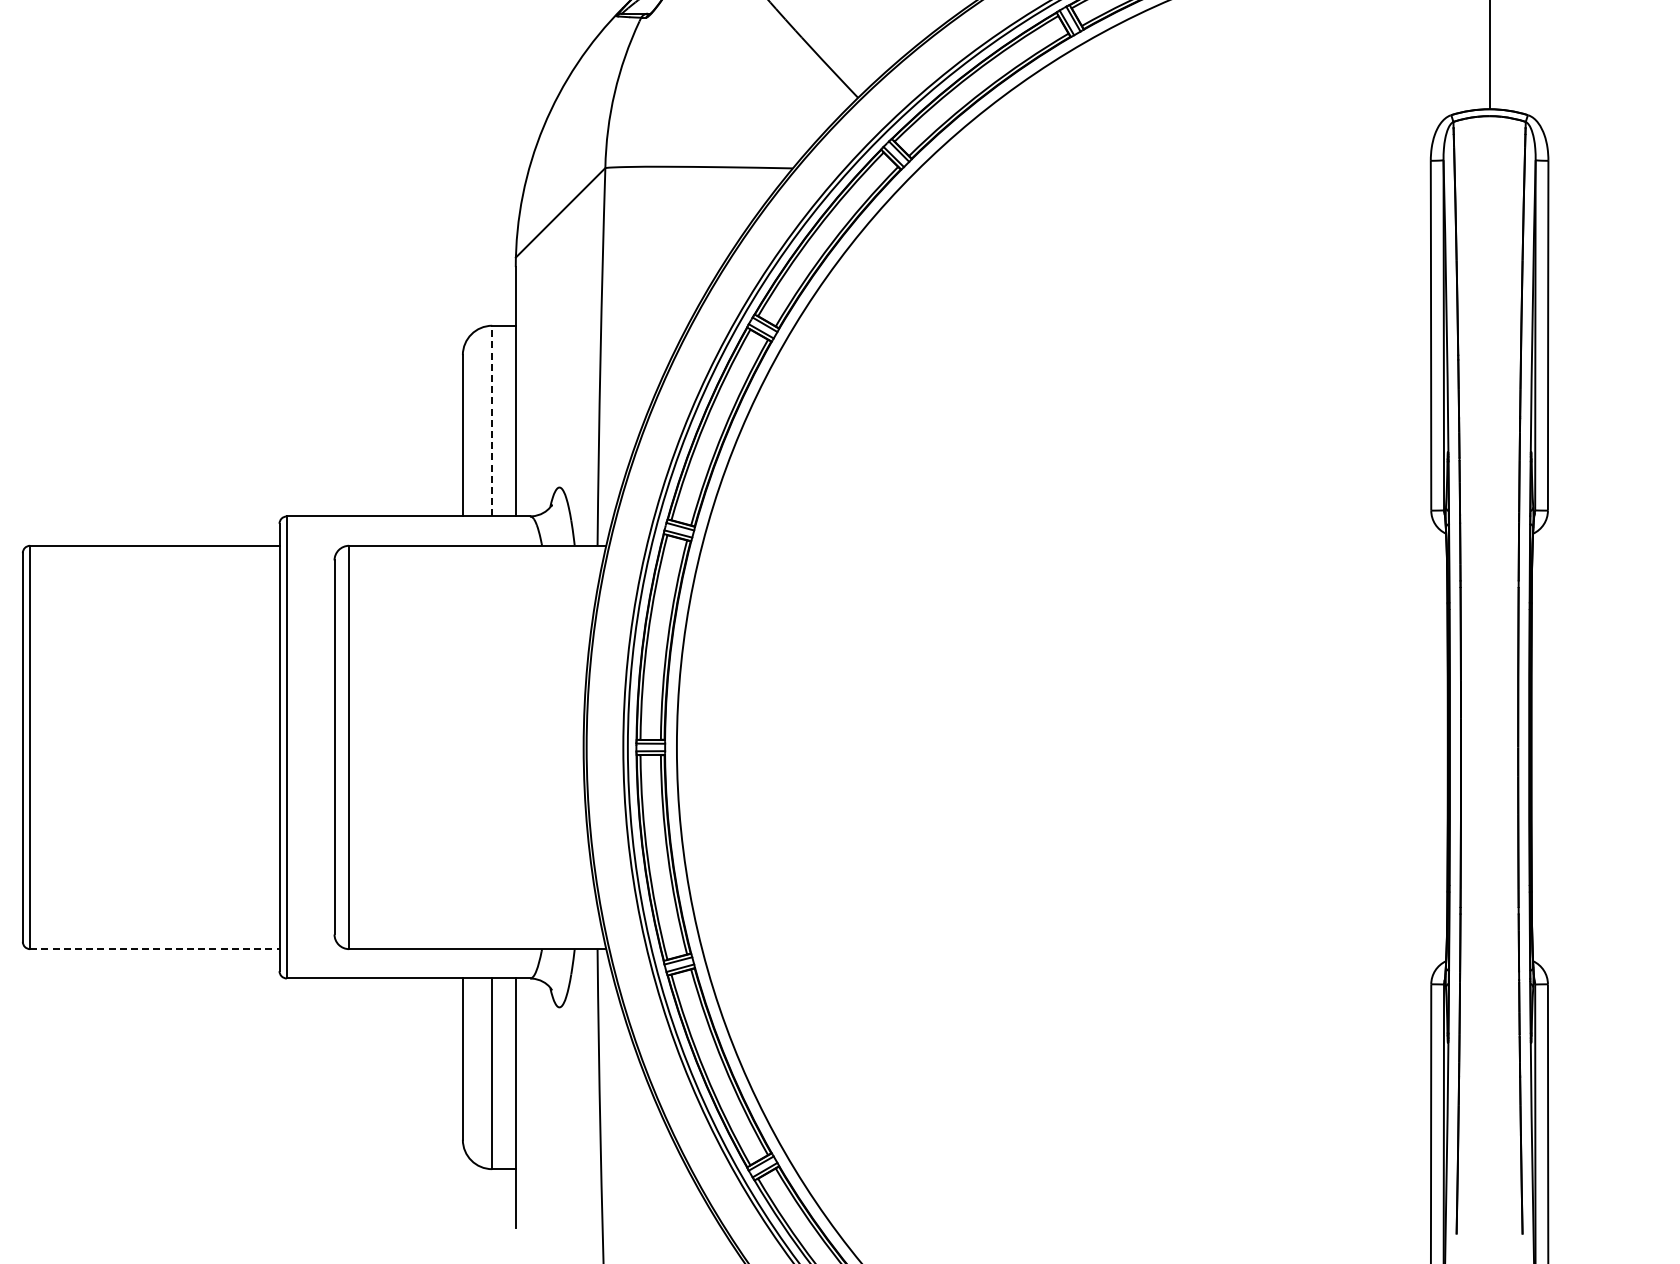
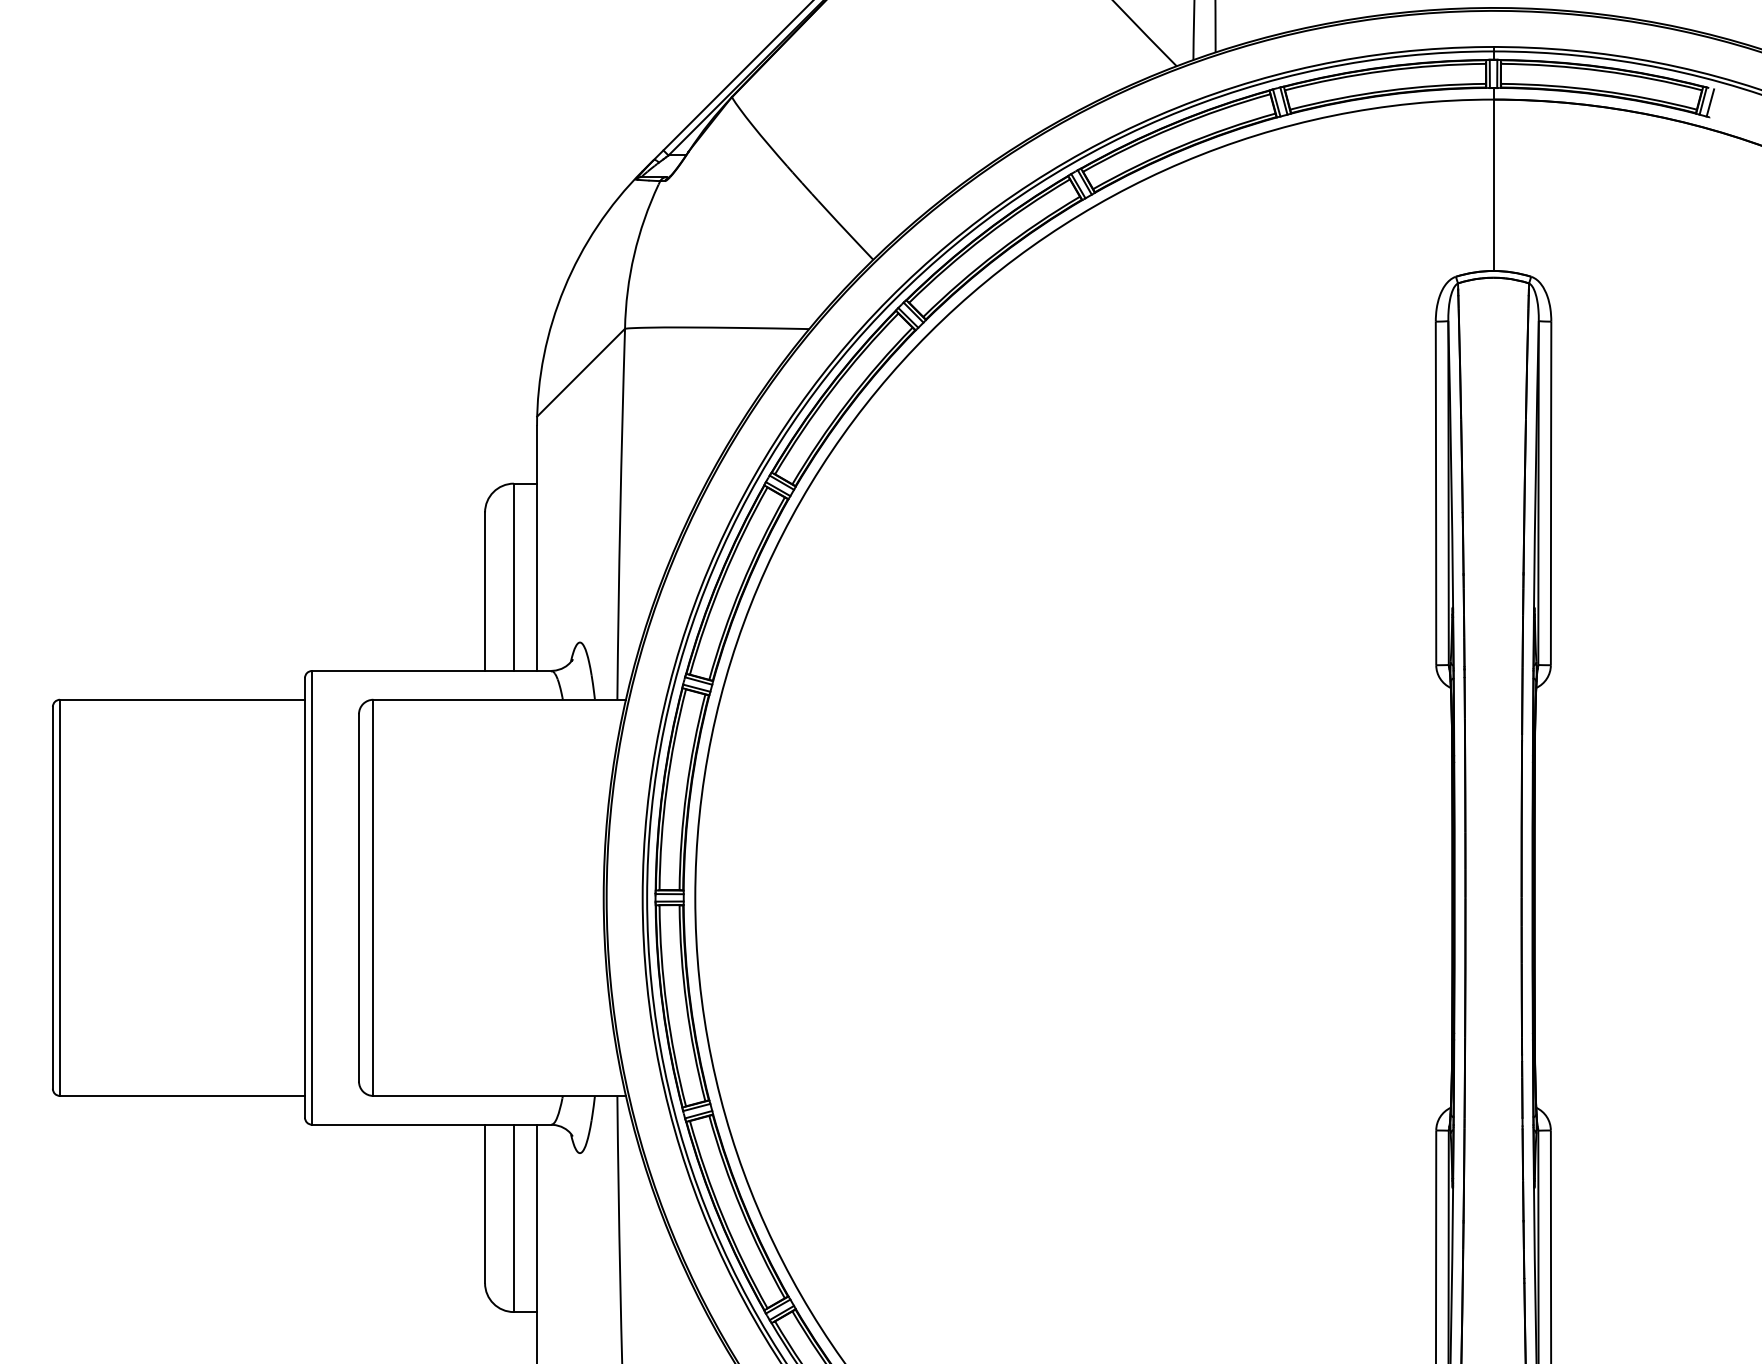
line: (491, 421) -> (513, 577), dashed -> solid
line: (155, 948) -> (183, 1095), dashed -> solid

